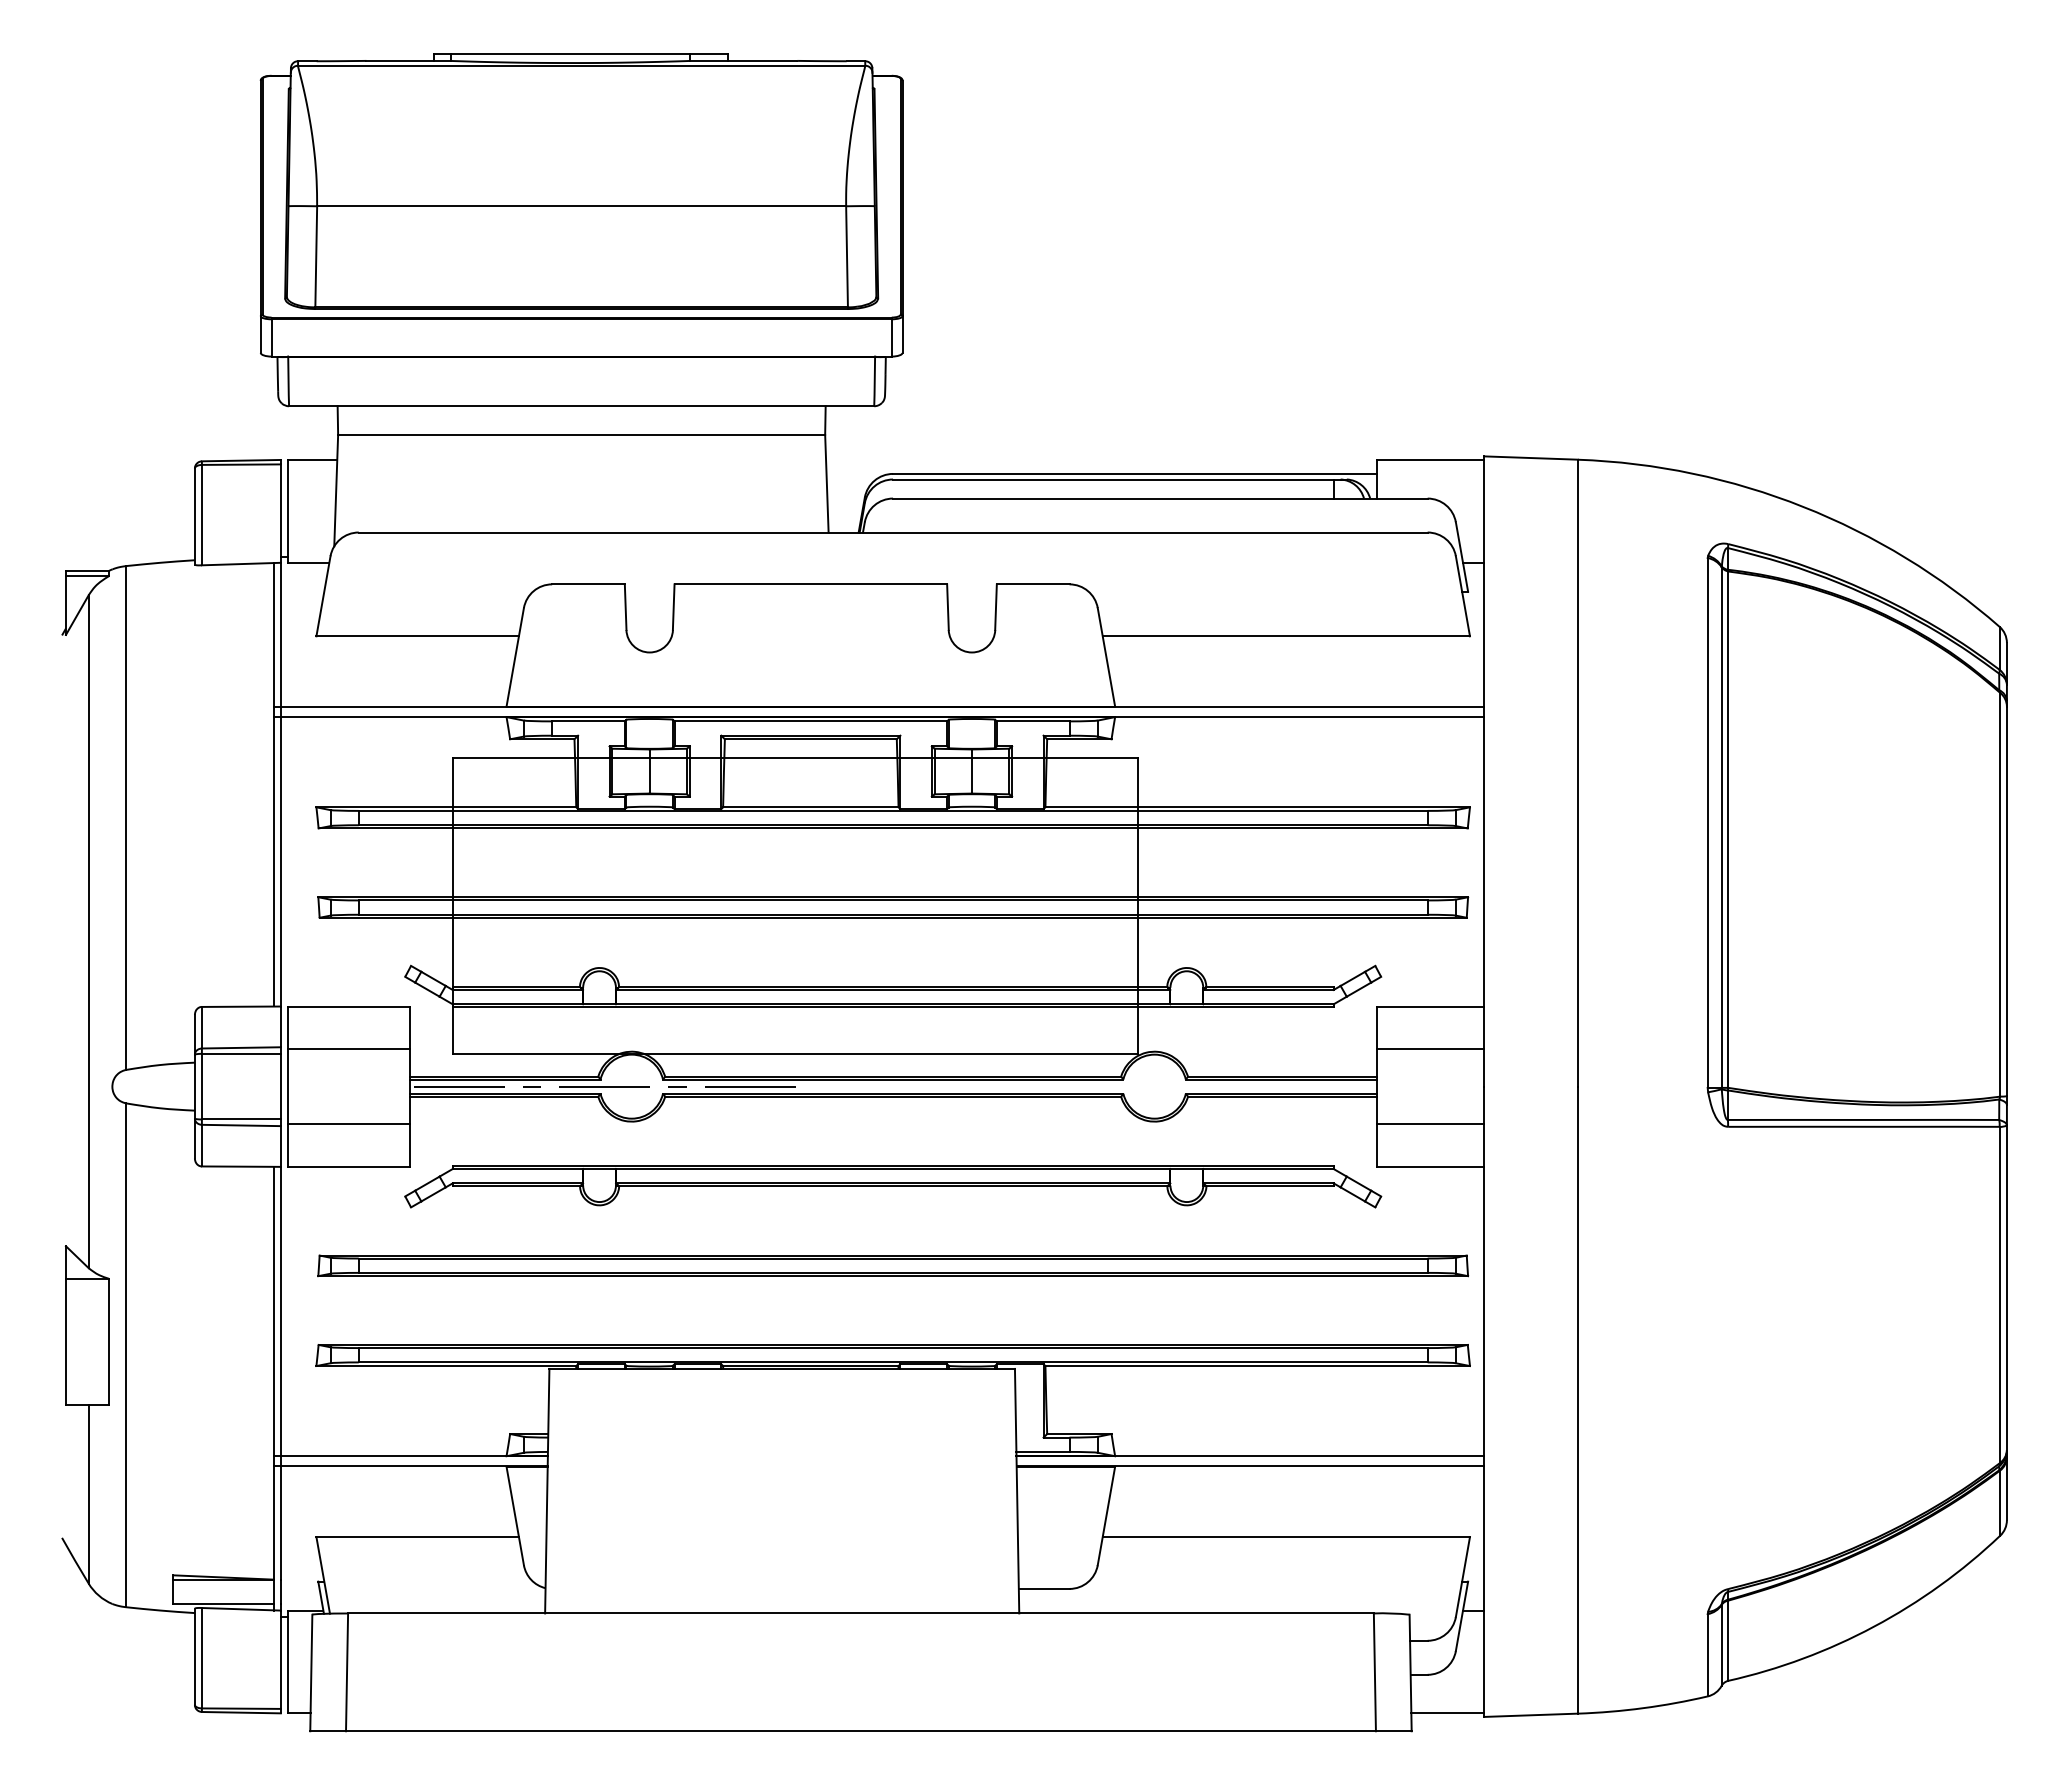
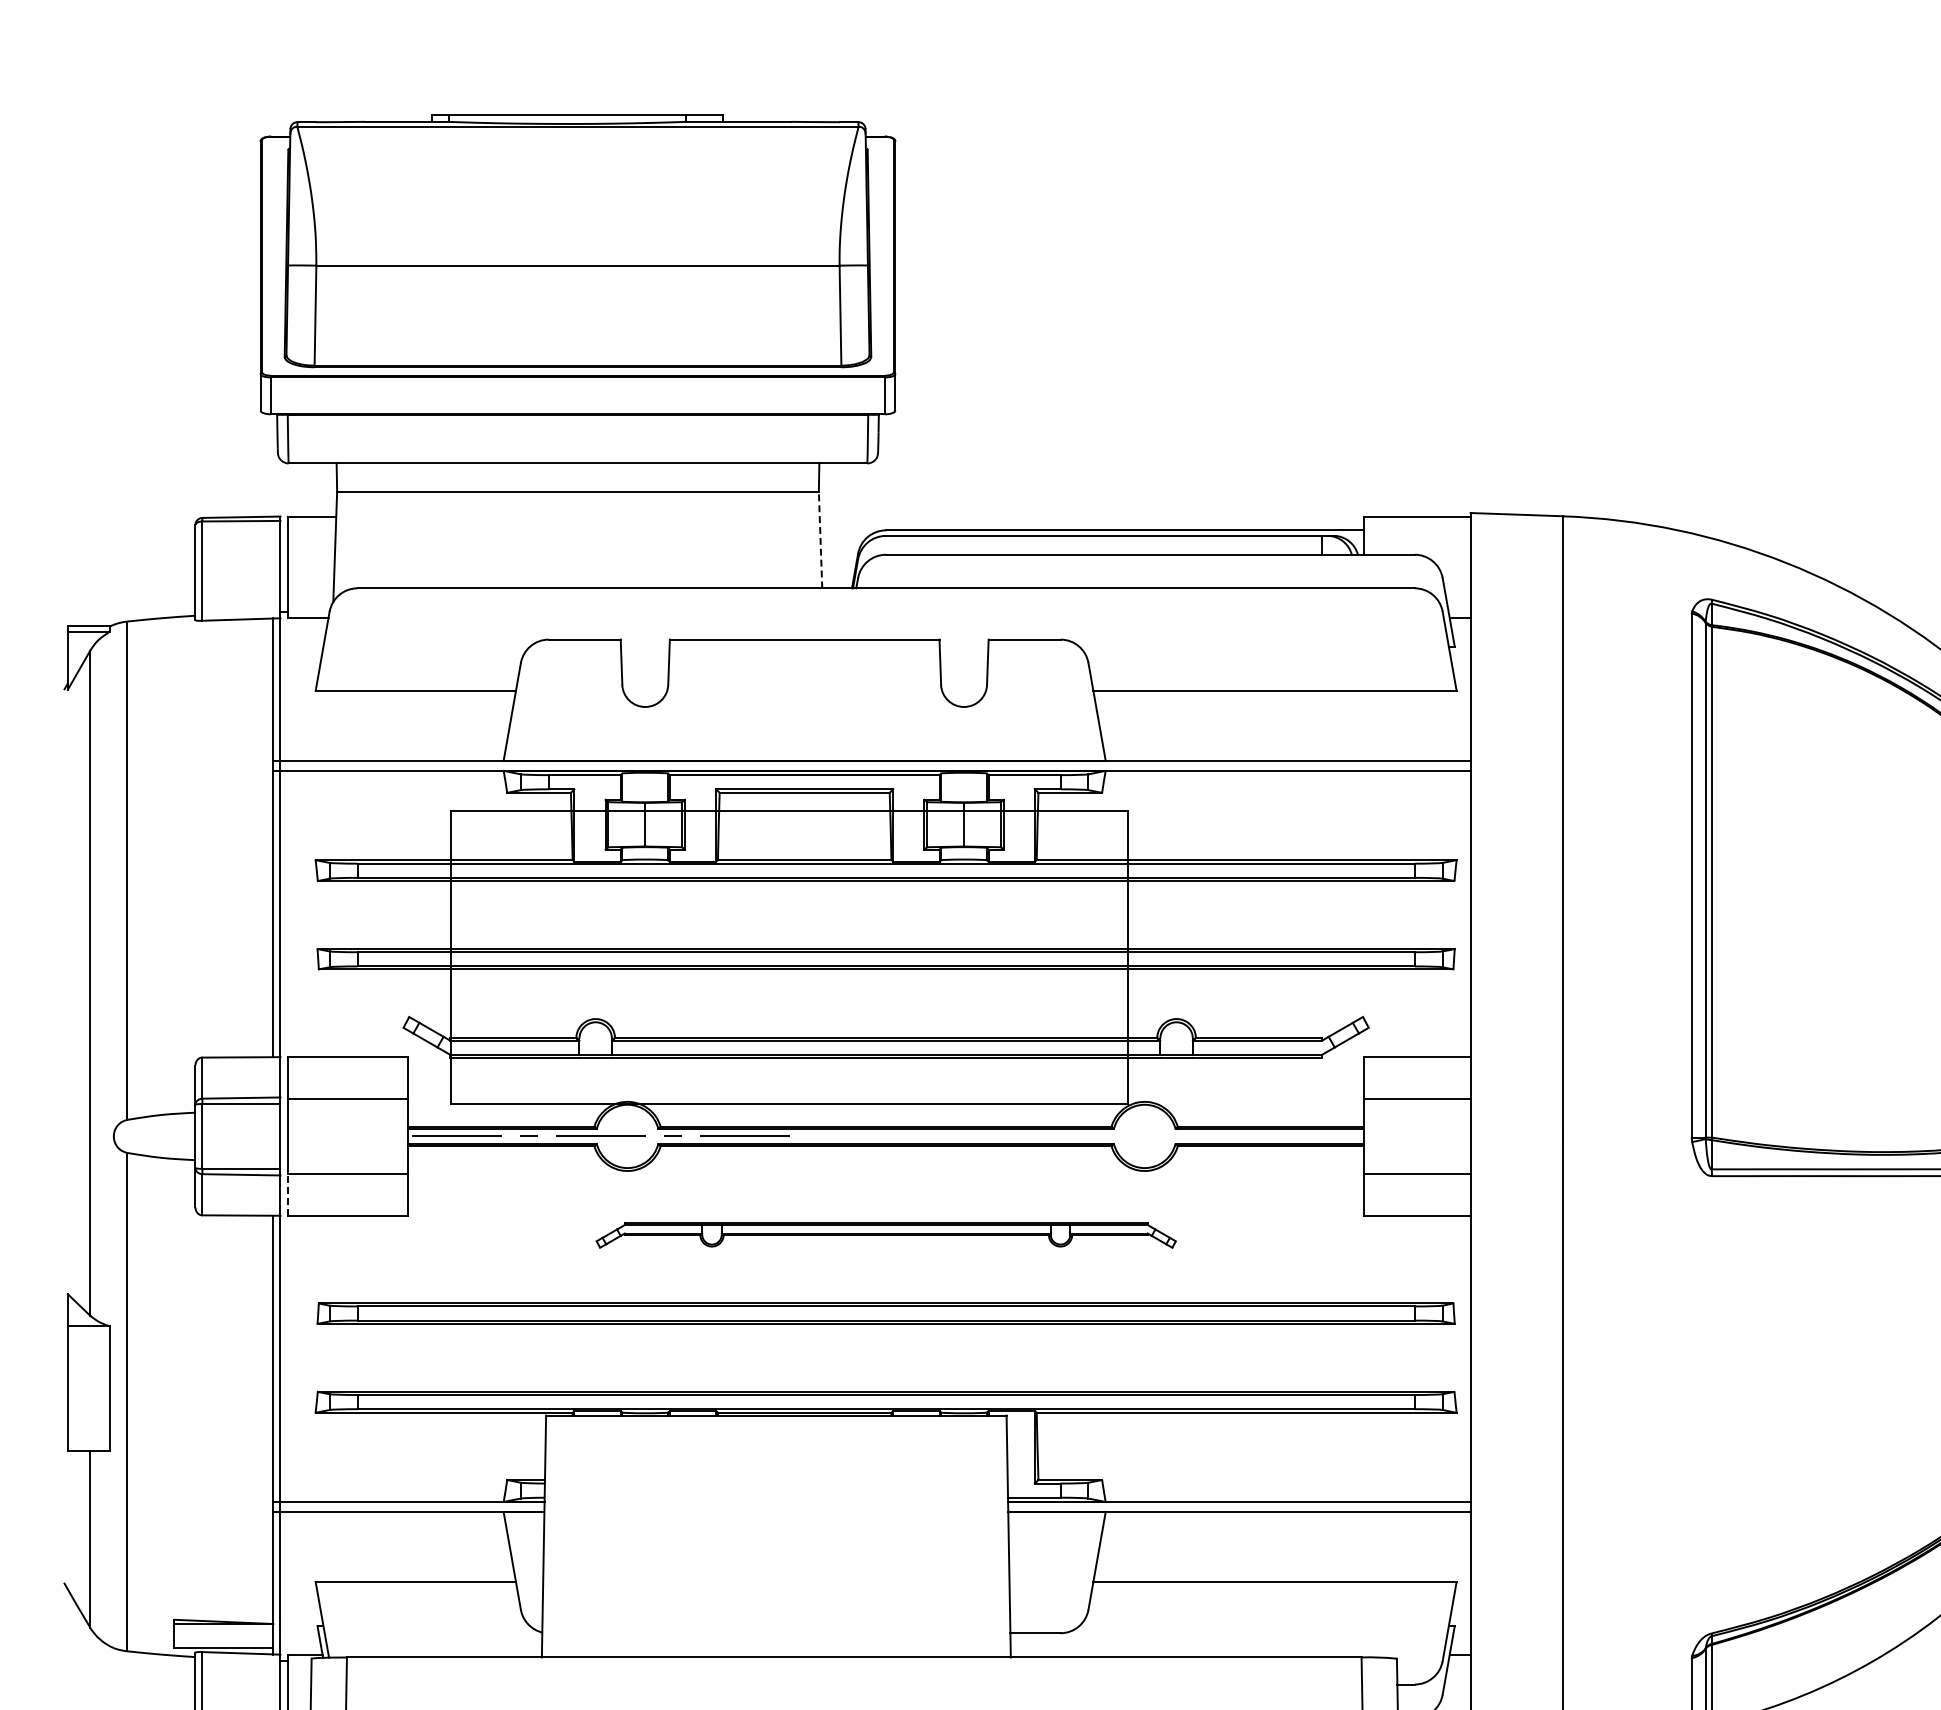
line: (826, 483) -> (820, 539), solid -> dashed
line: (288, 1145) -> (288, 1194), solid -> dashed
part: (893, 1186) -> (886, 1235), size x0.6

